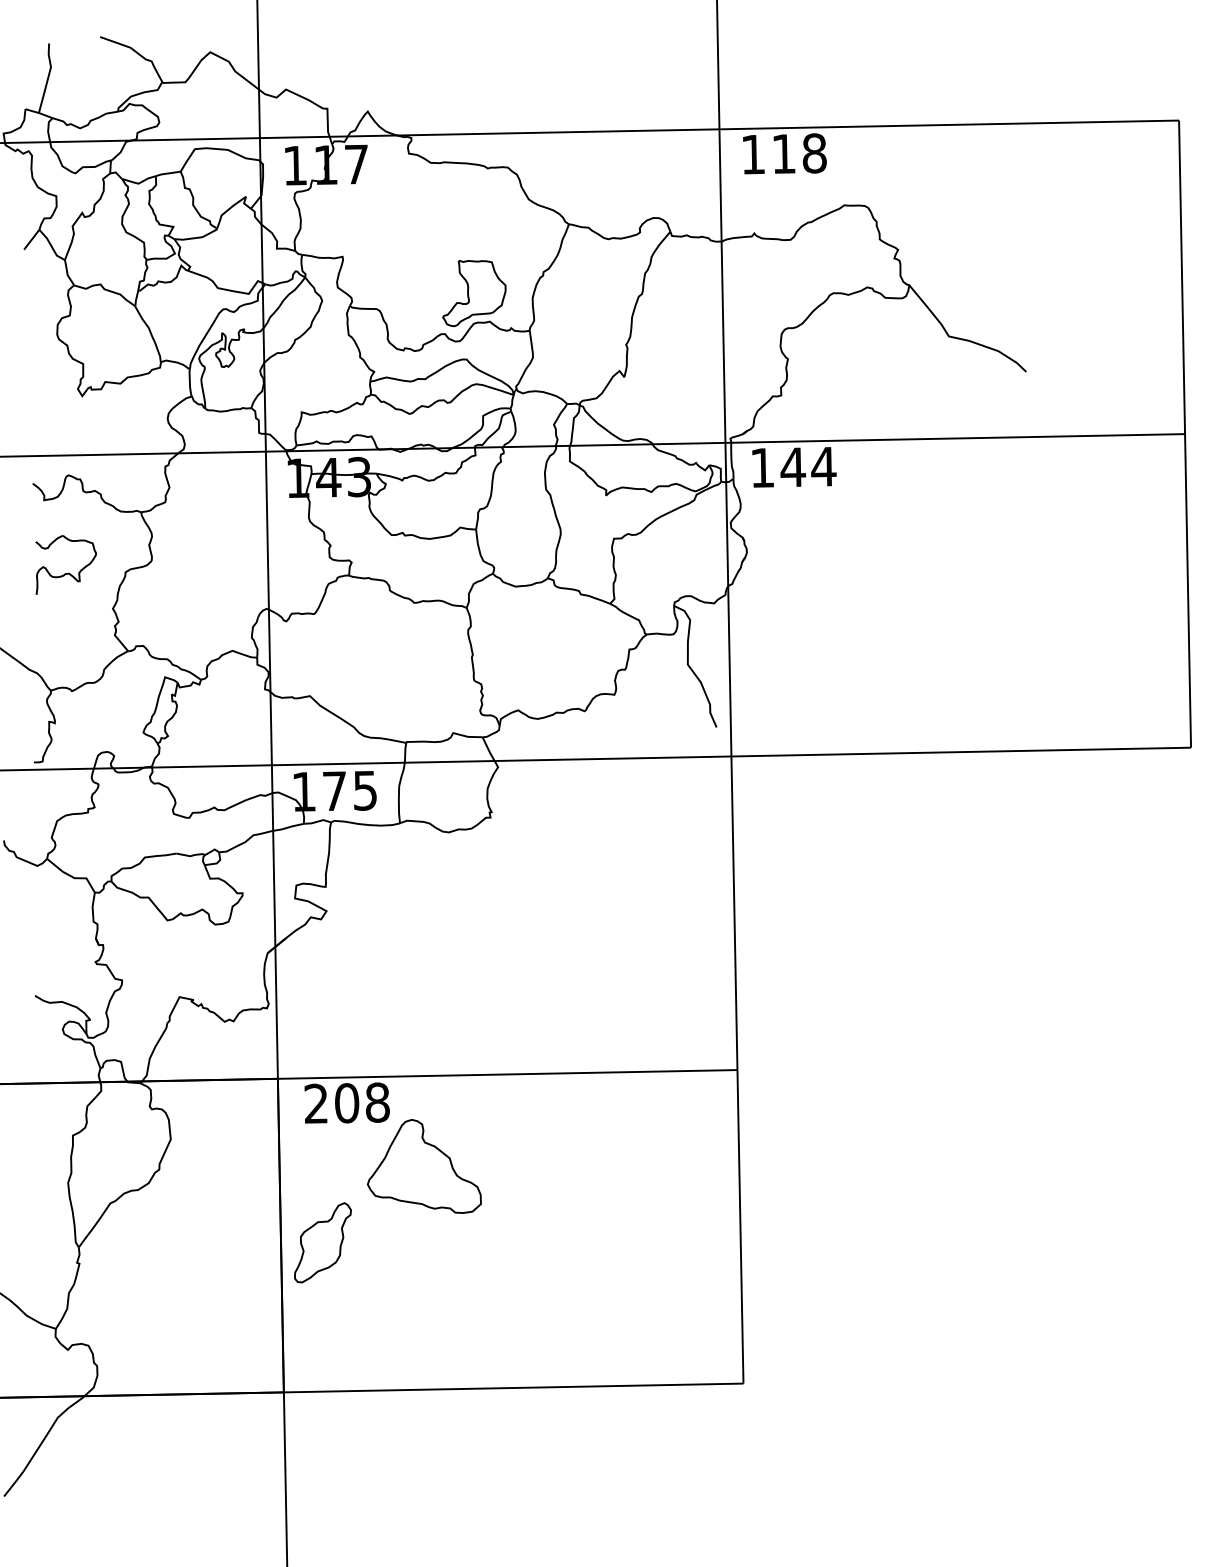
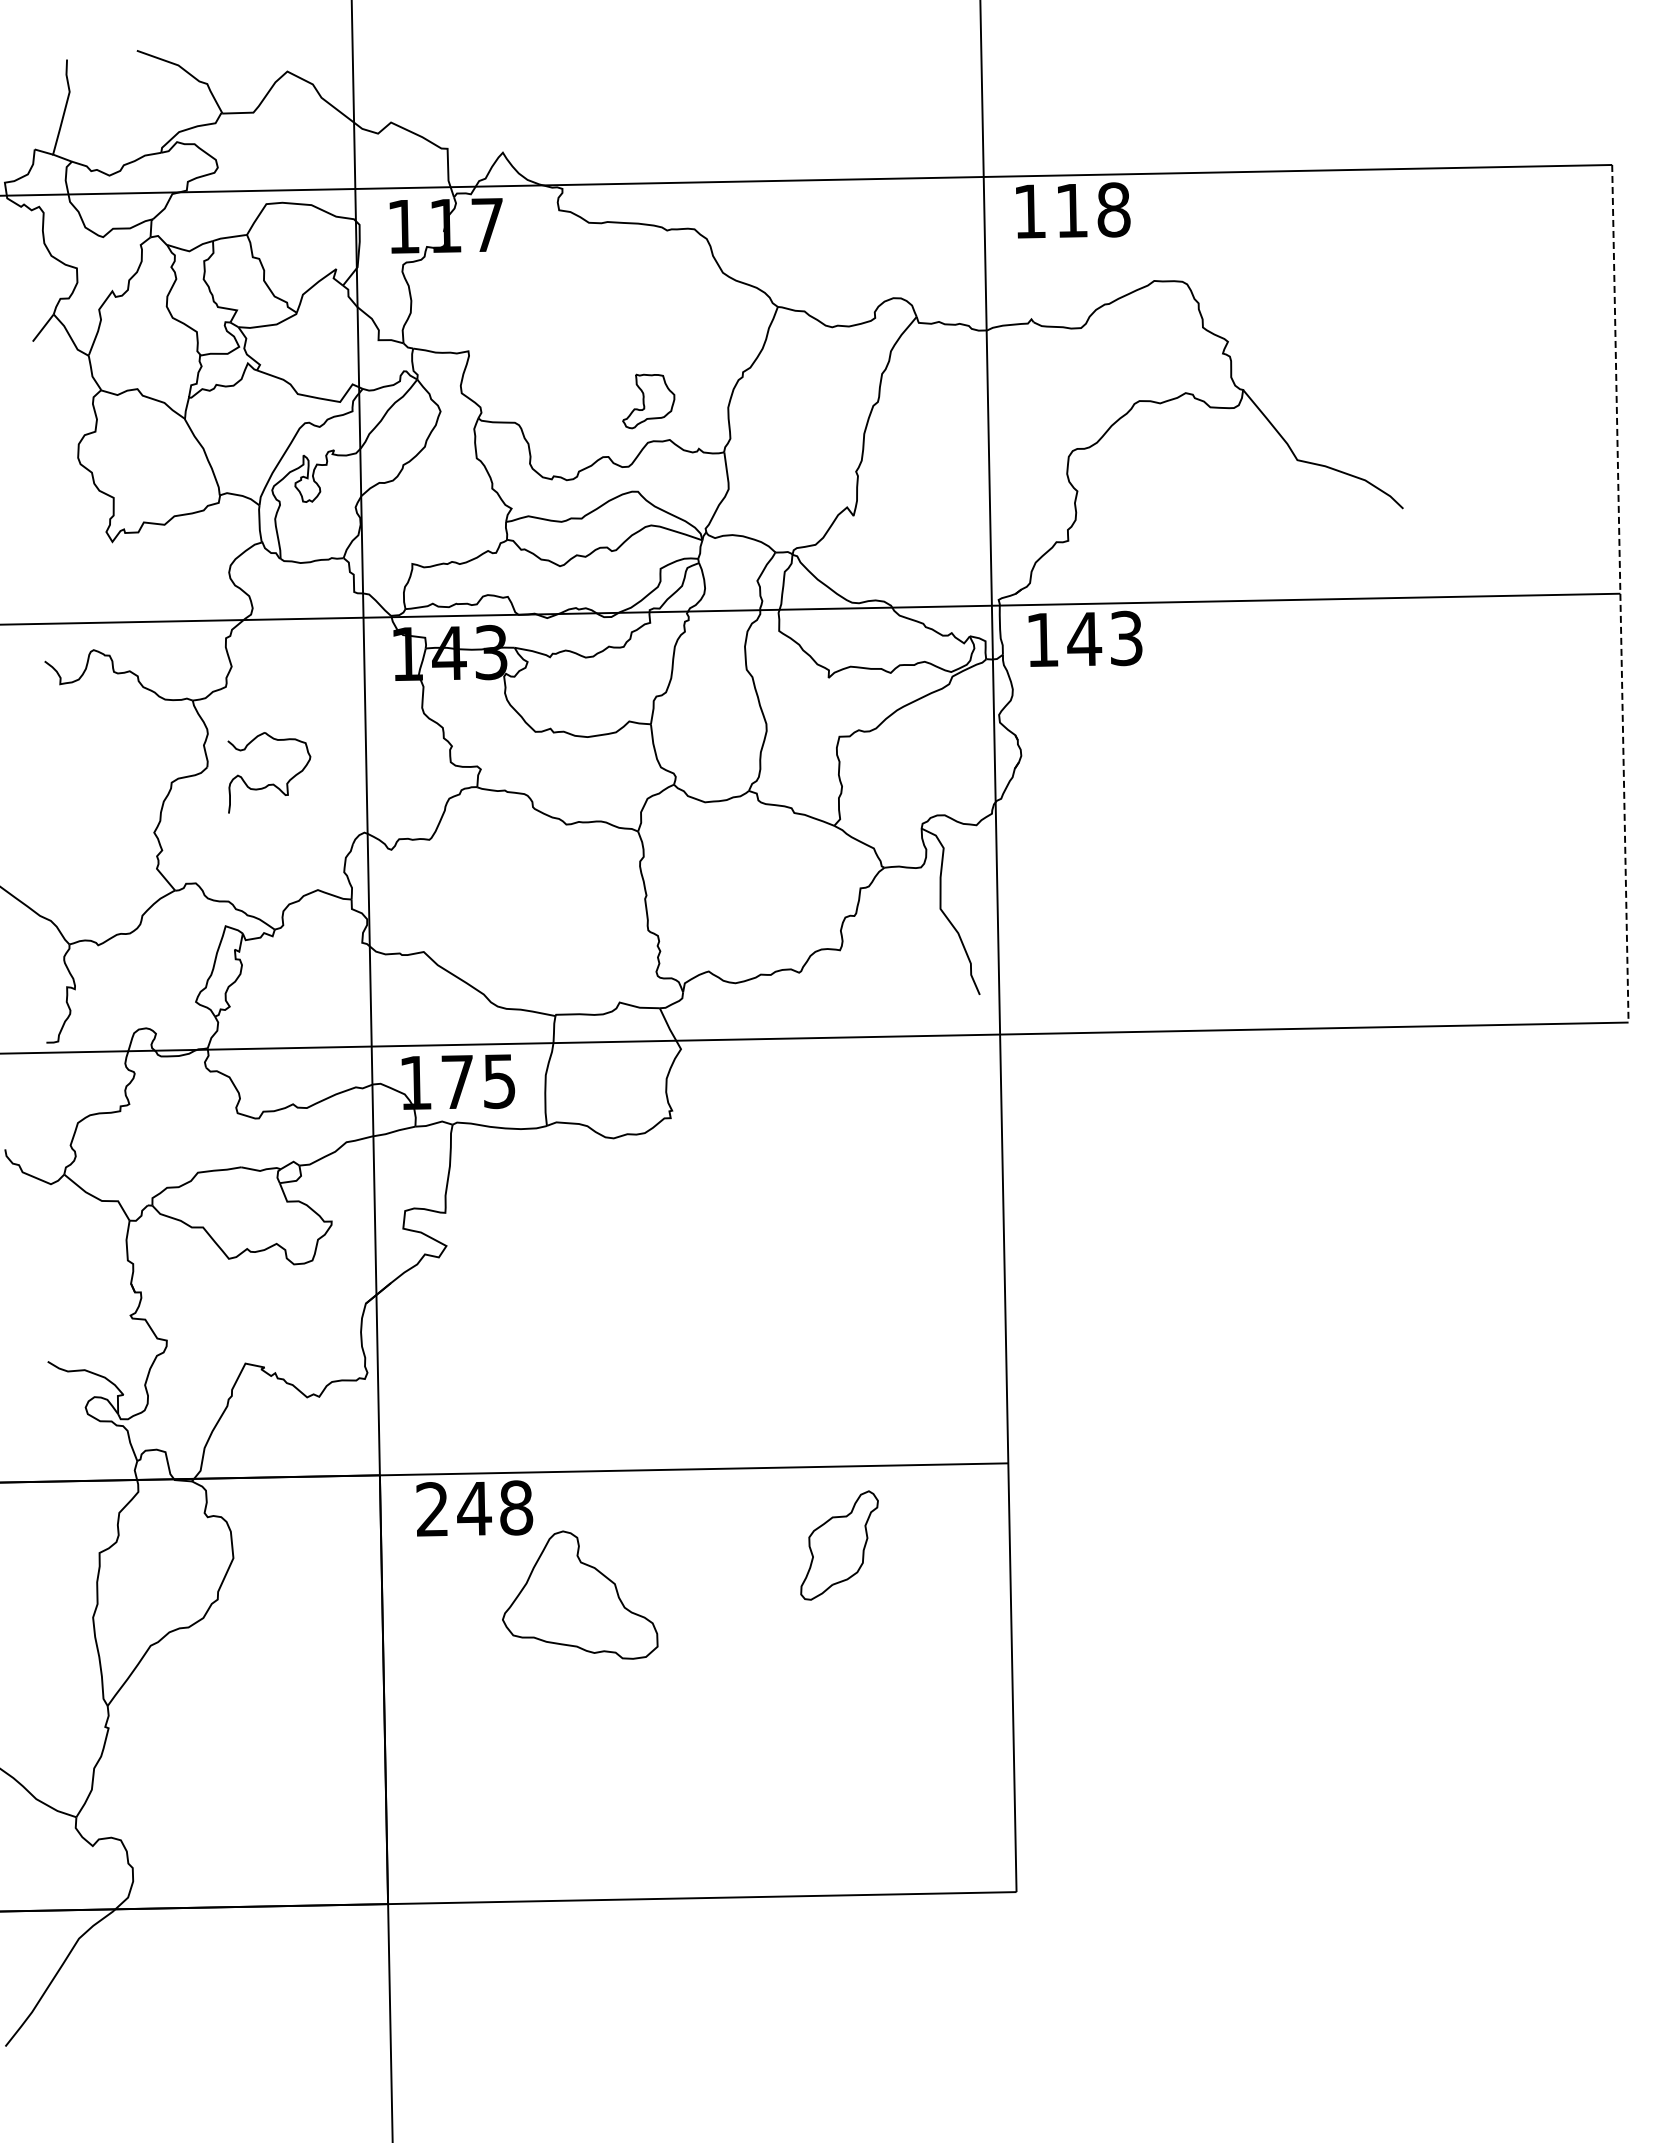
part: (474, 293) -> (648, 401), size x0.6
line: (1185, 433) -> (1620, 593), solid -> dashed
text: (823, 466) -> (1126, 638), 144 -> 143
part: (67, 572) -> (271, 783), moved
text: (347, 1103) -> (474, 1508), 208 -> 248
part: (322, 1242) -> (839, 1545), moved

